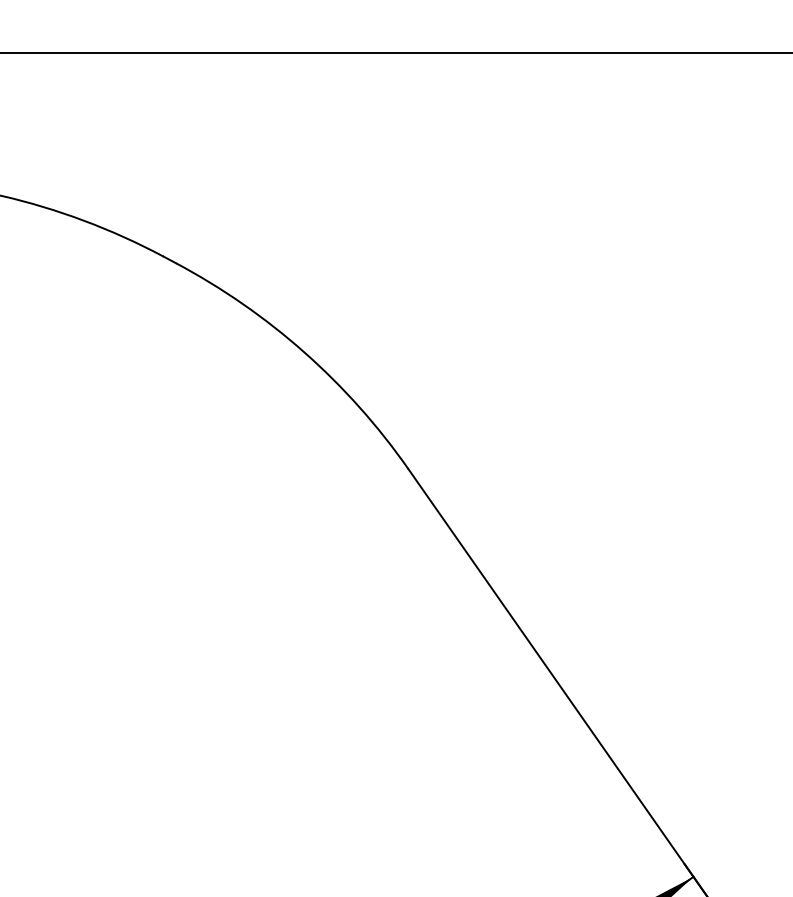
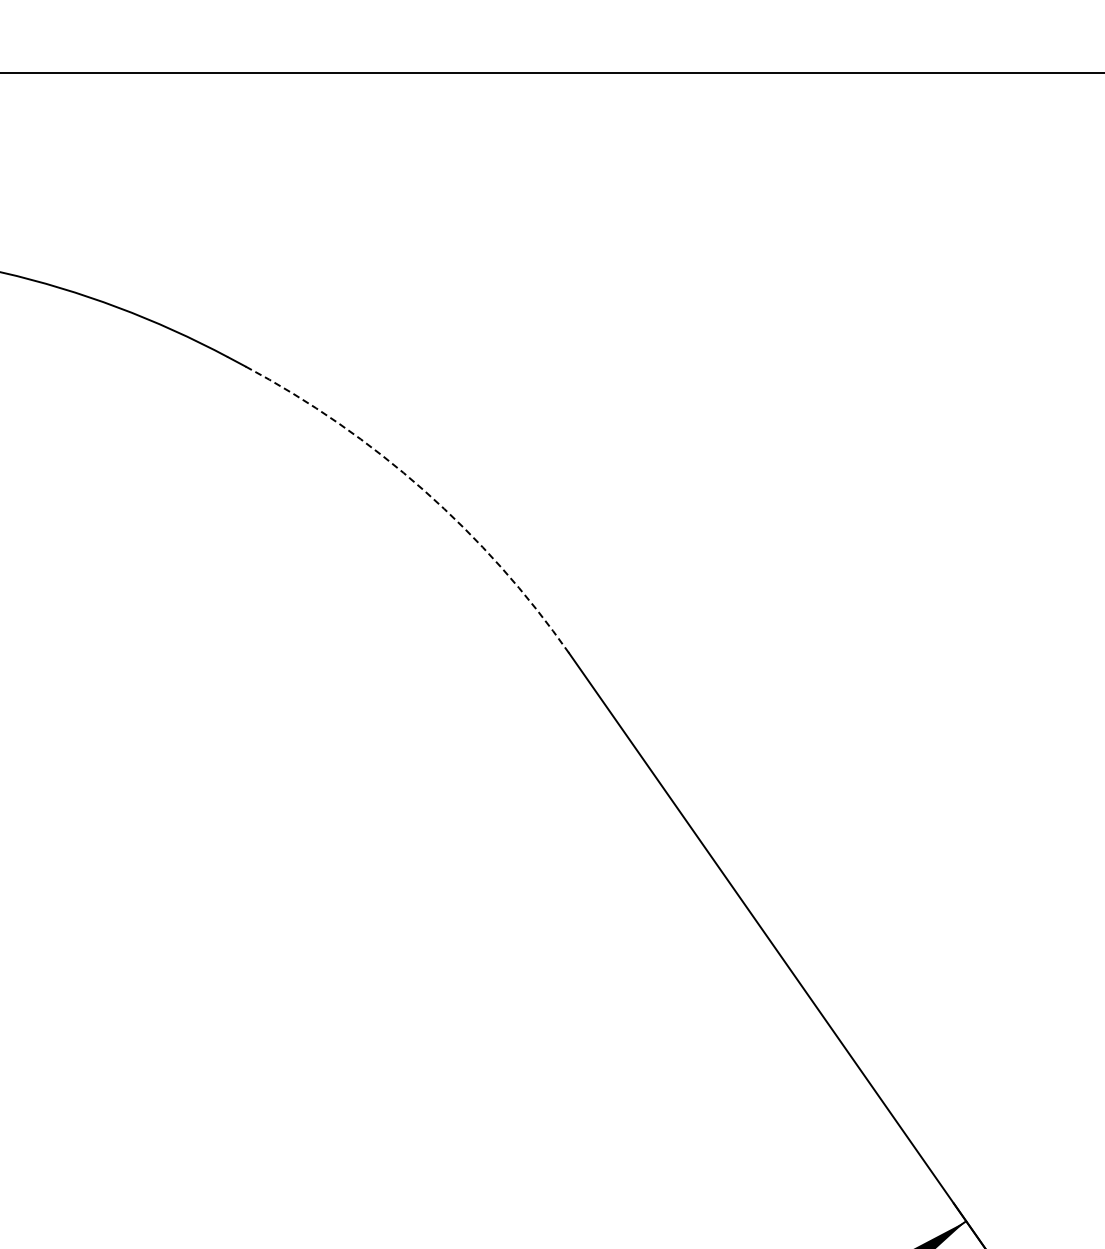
arc: (304, 352) -> (424, 490), solid -> dashed

